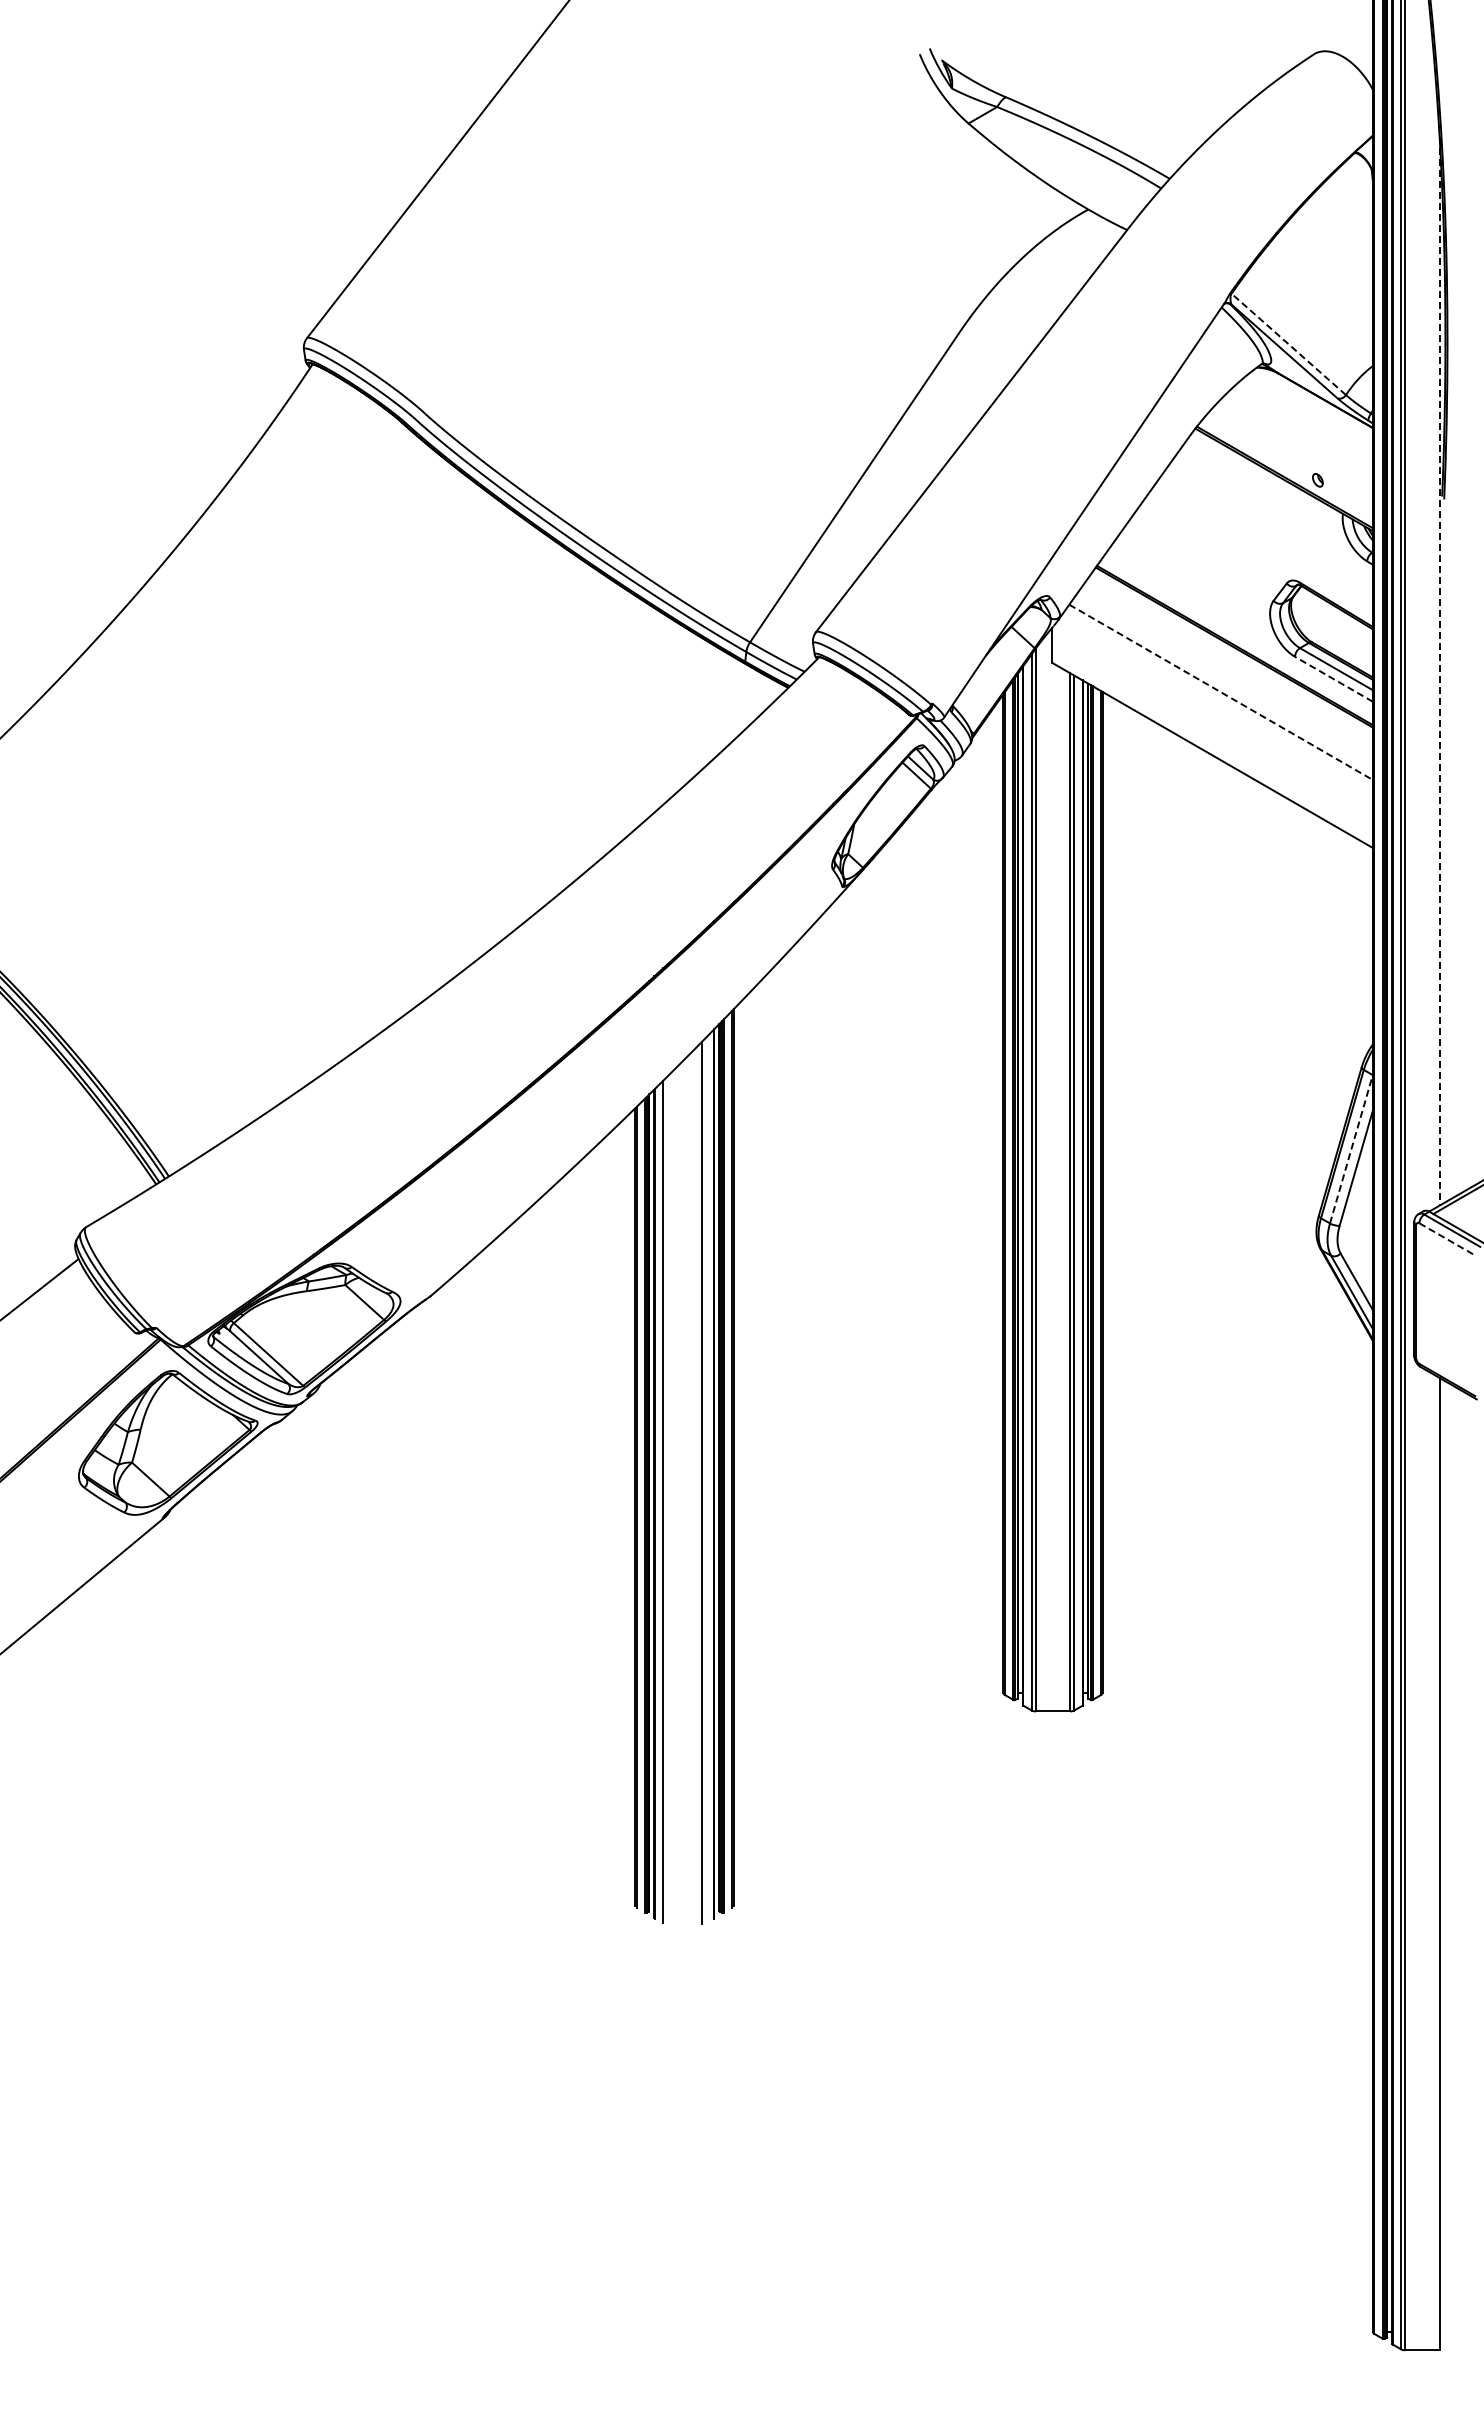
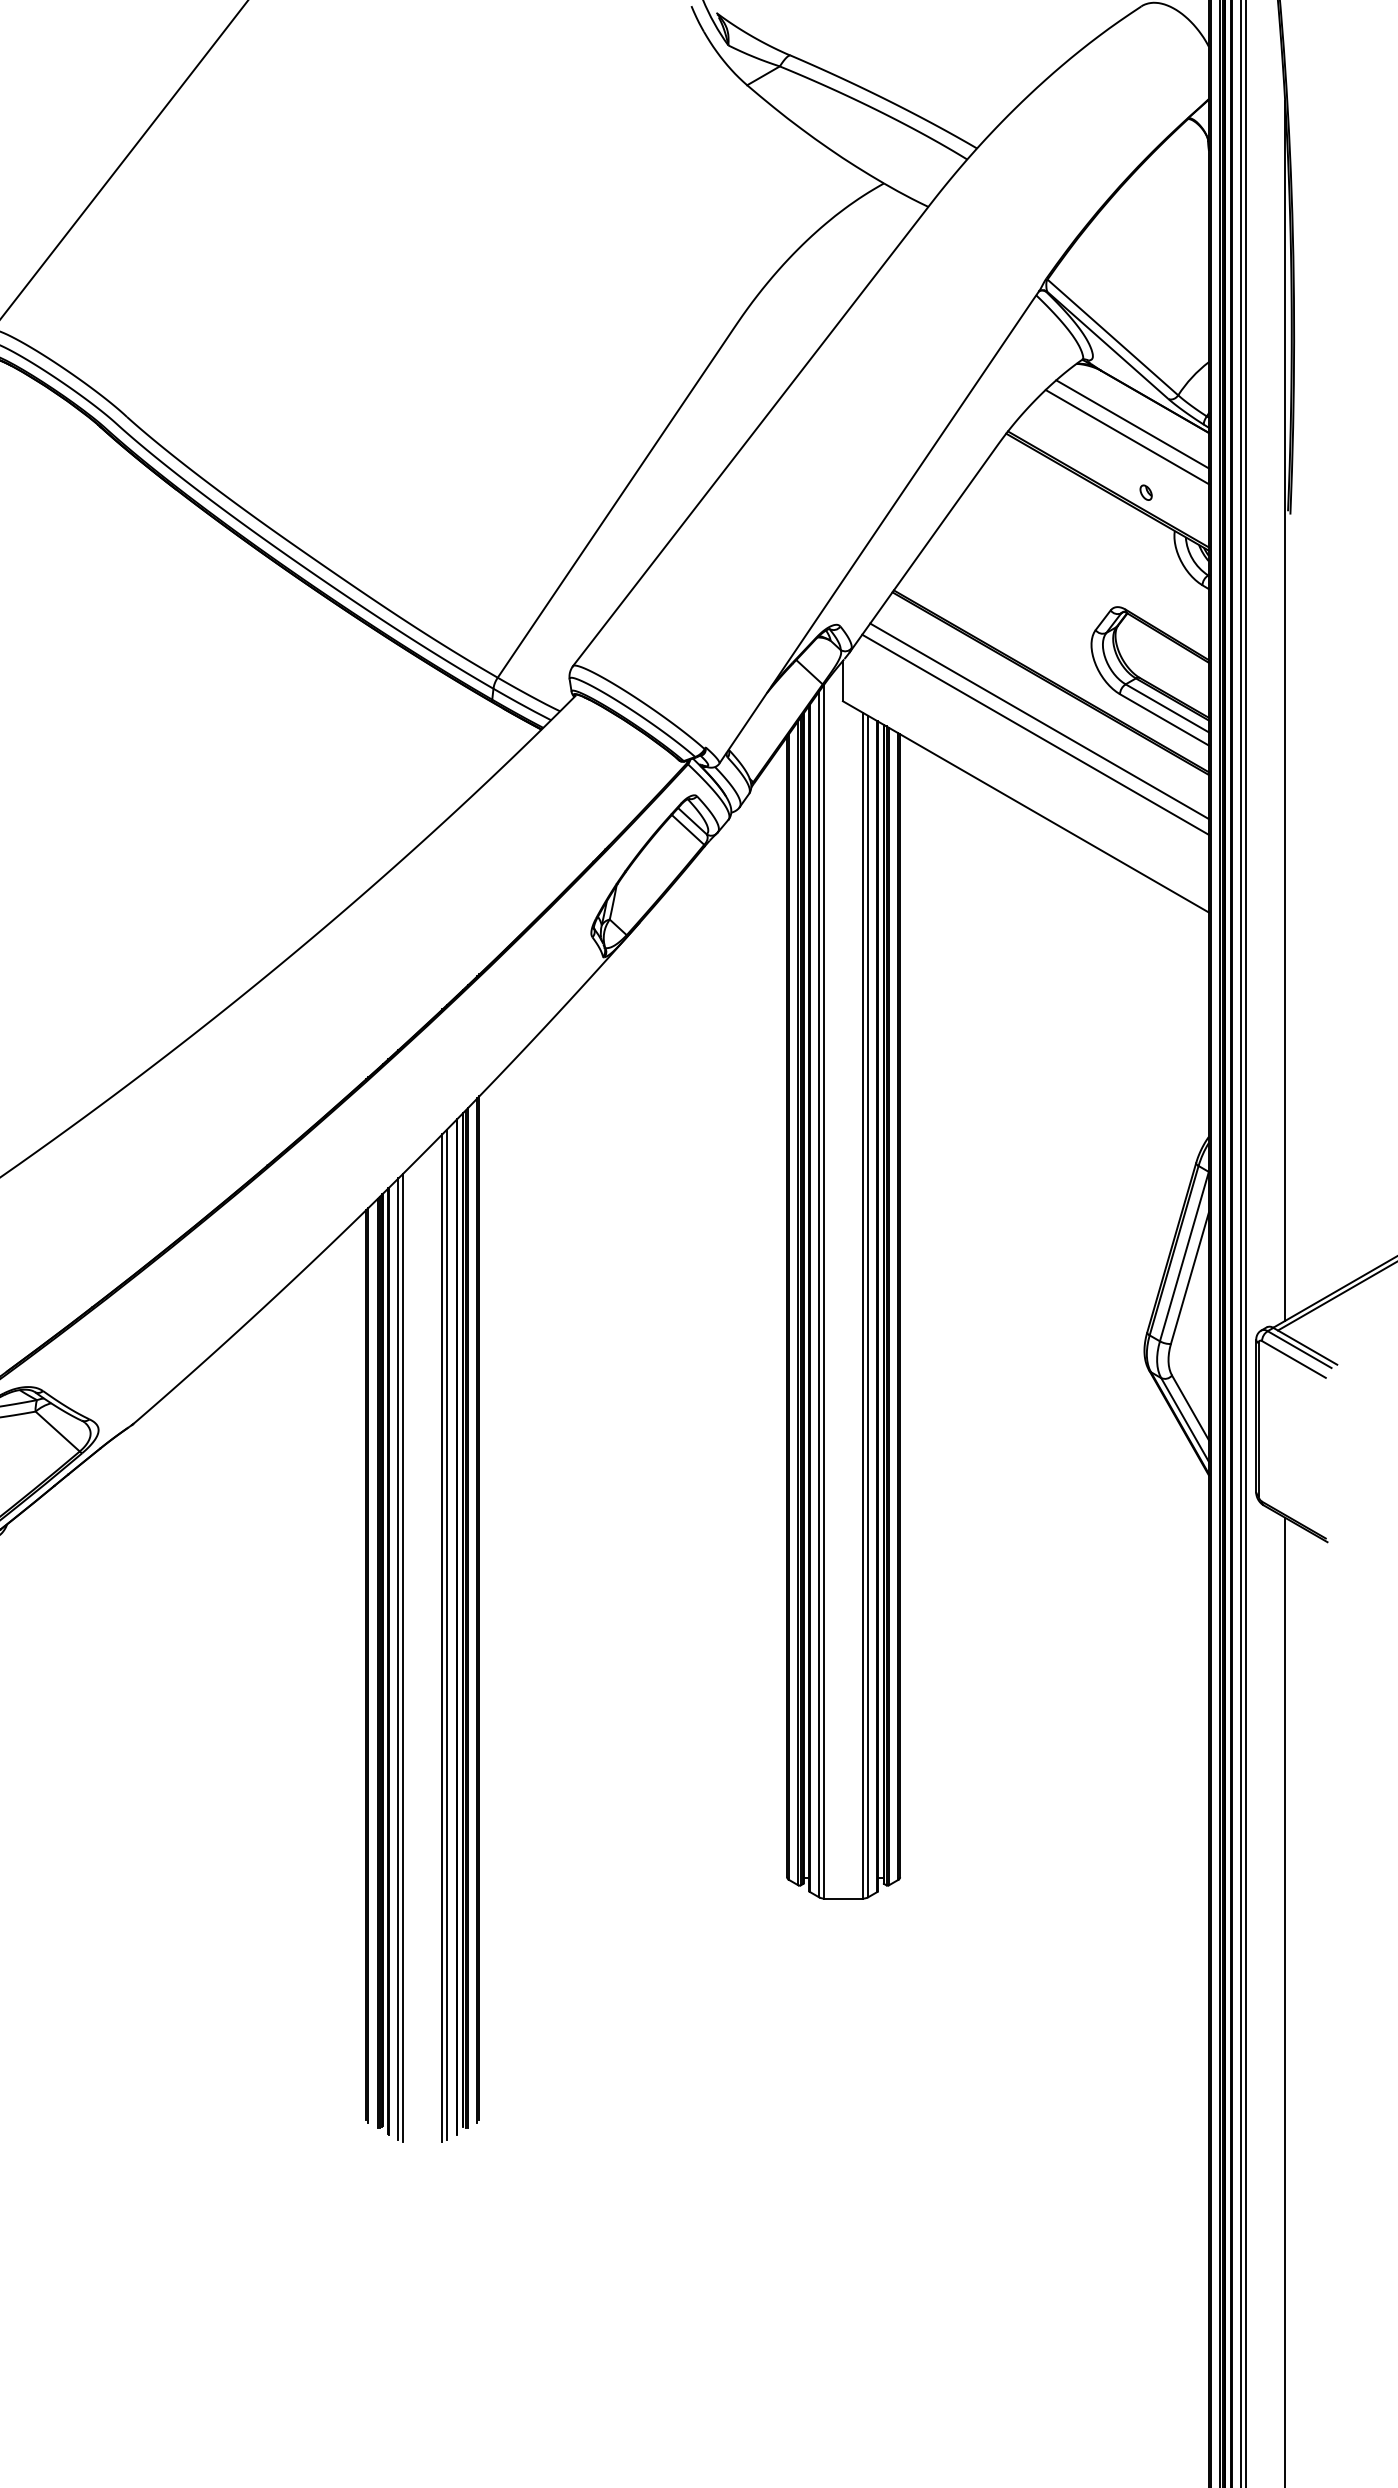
line: (1289, 345) -> (1113, 338), dashed -> solid
line: (1305, 420) -> (1131, 424), added
line: (1300, 431) -> (1126, 436), added
line: (1439, 671) -> (1284, 711), dashed -> solid
line: (1333, 679) -> (1163, 720), dashed -> solid
line: (1224, 680) -> (1039, 721), added
line: (1221, 692) -> (1036, 734), dashed -> solid
line: (1351, 1148) -> (1184, 1255), dashed -> solid
line: (1447, 1239) -> (1294, 1359), dashed -> solid
line: (705, 1480) -> (446, 1634), added
line: (667, 1500) -> (403, 1657), added

